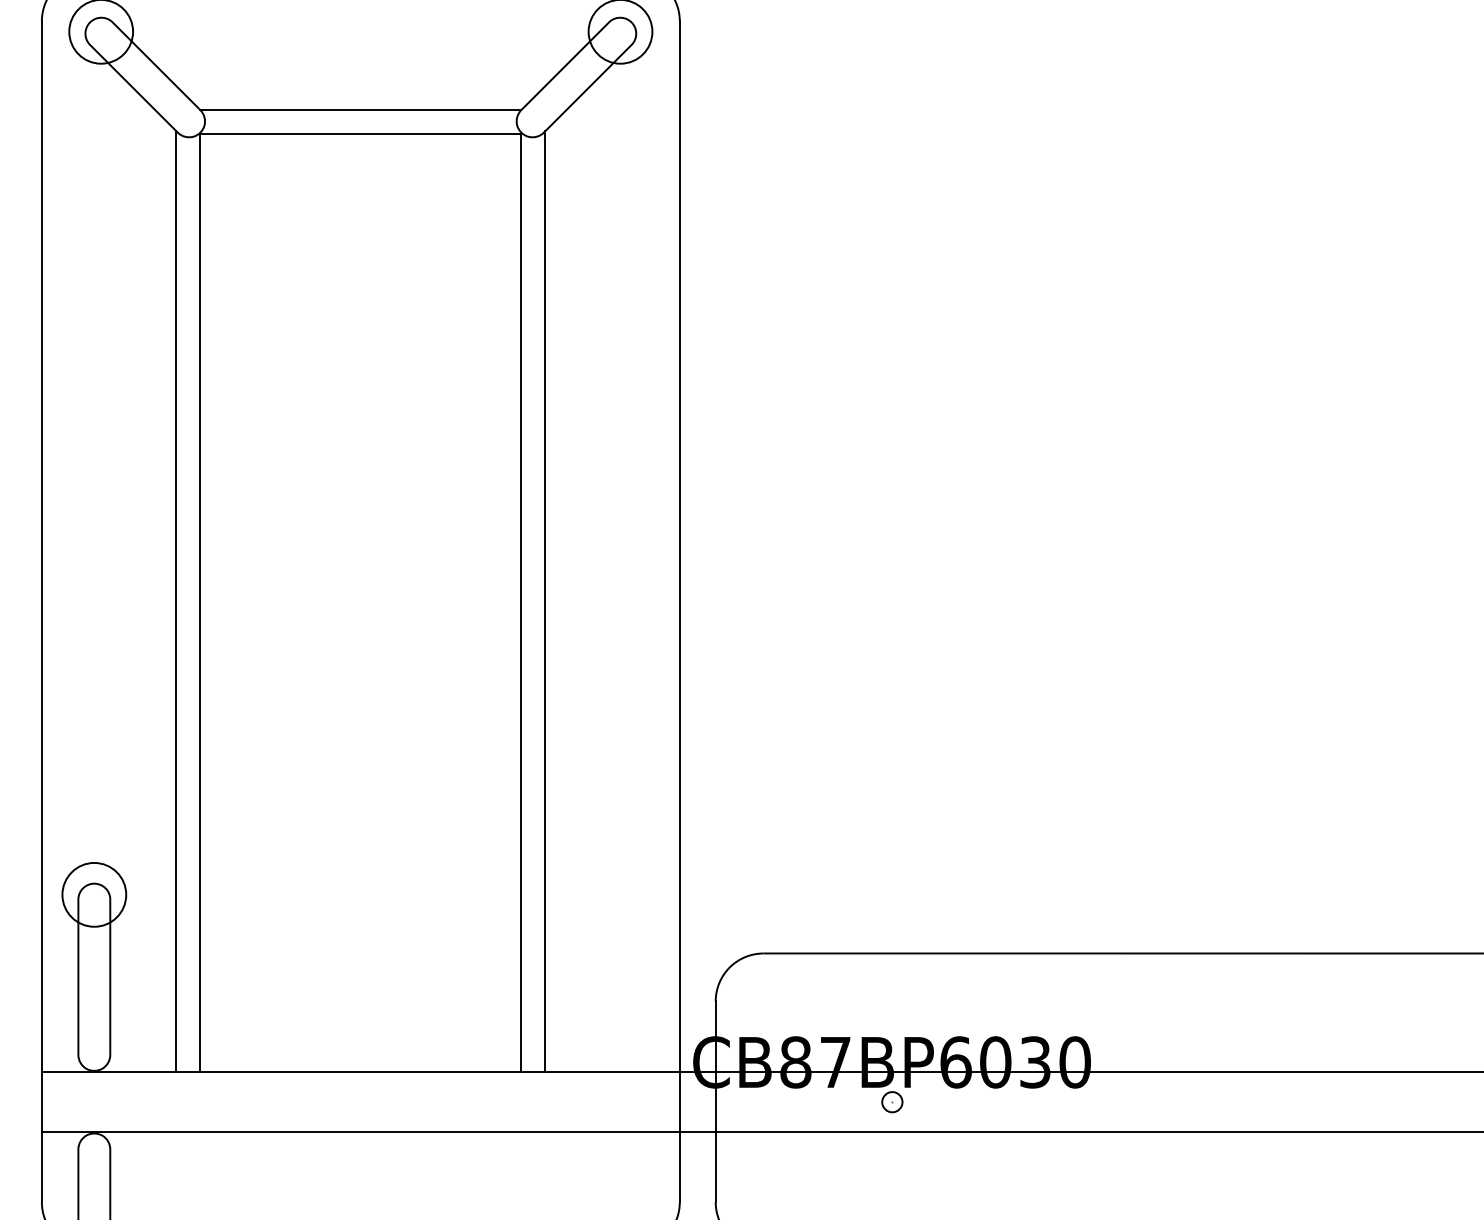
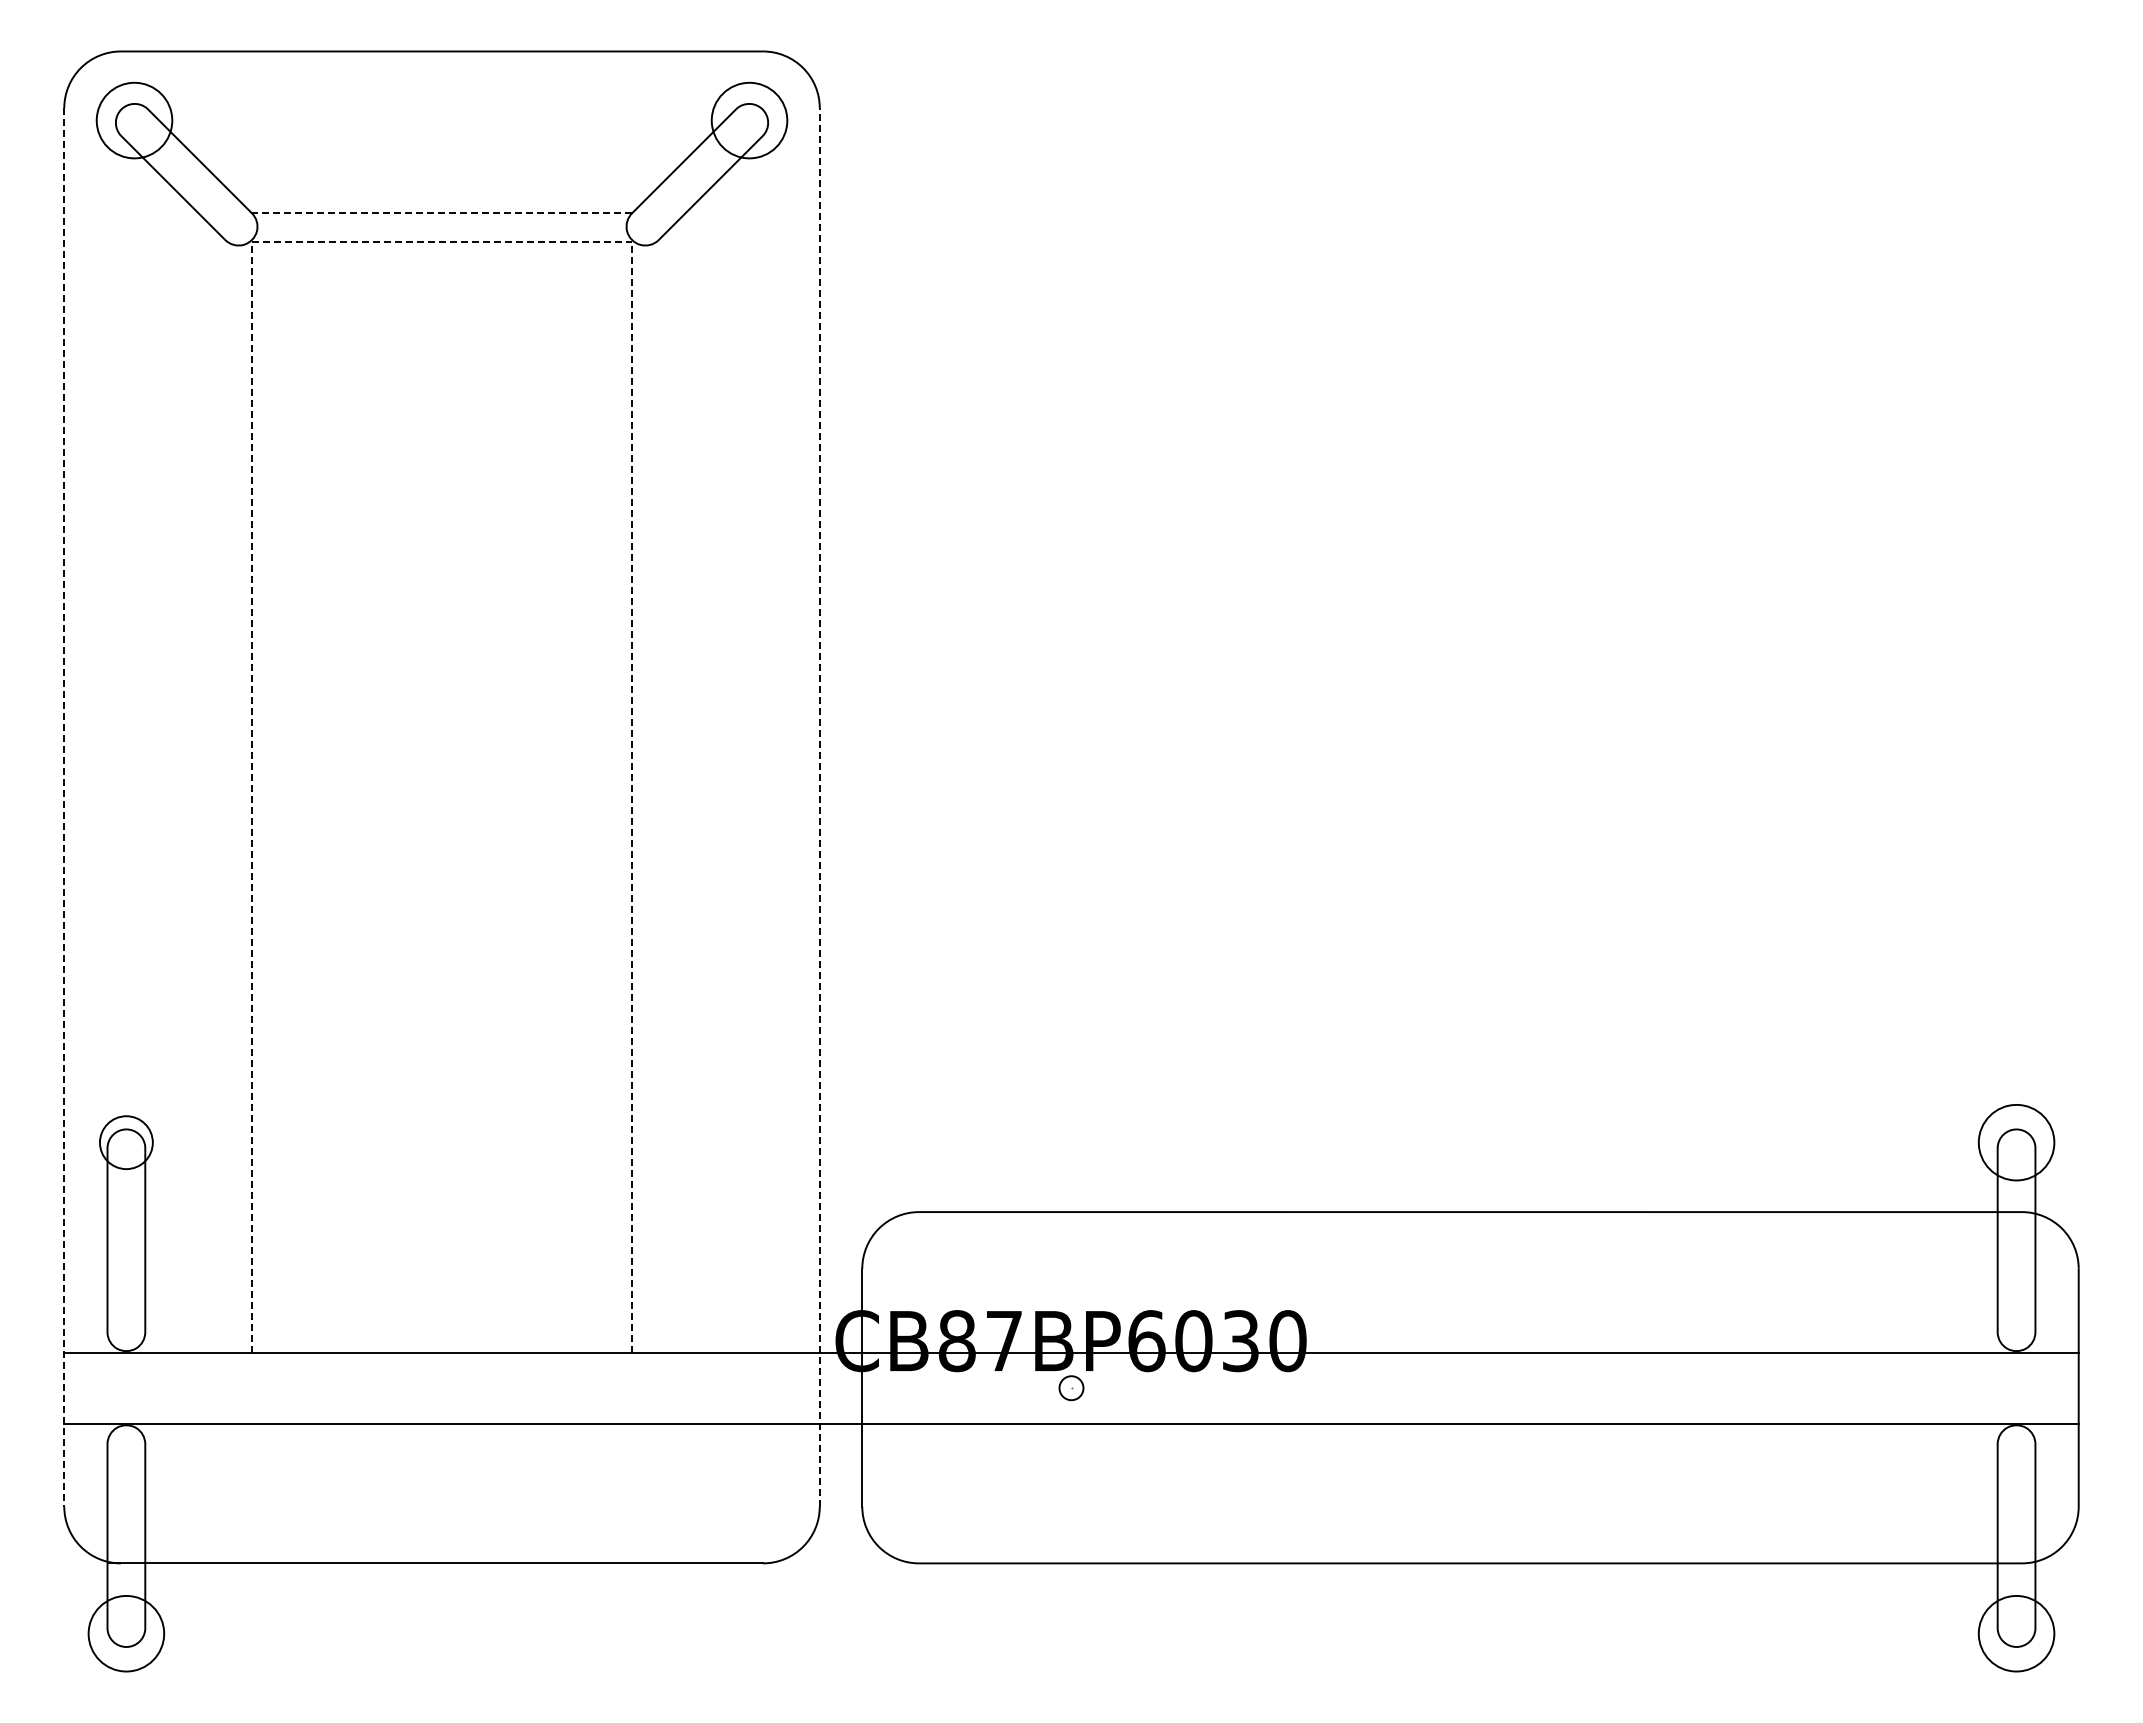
line: (360, 110) -> (441, 213), solid -> dashed
line: (361, 133) -> (442, 241), solid -> dashed
line: (176, 601) -> (223, 795), removed
line: (545, 601) -> (660, 795), removed
line: (679, 610) -> (819, 806), solid -> dashed
line: (42, 611) -> (64, 807), solid -> dashed
circle: (94, 894) -> (126, 1142), size x0.7

